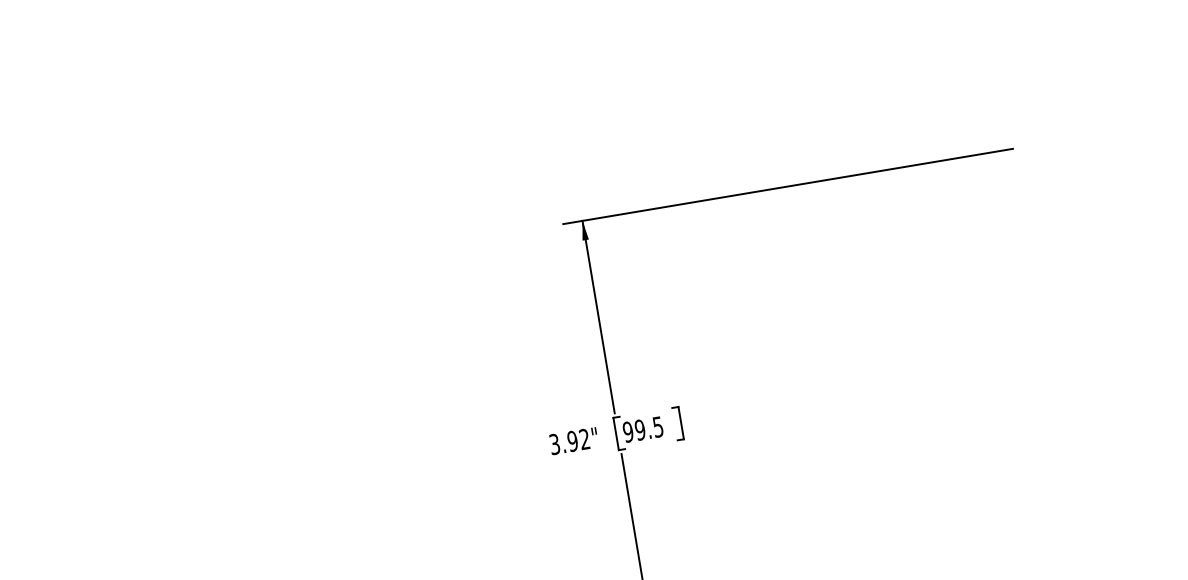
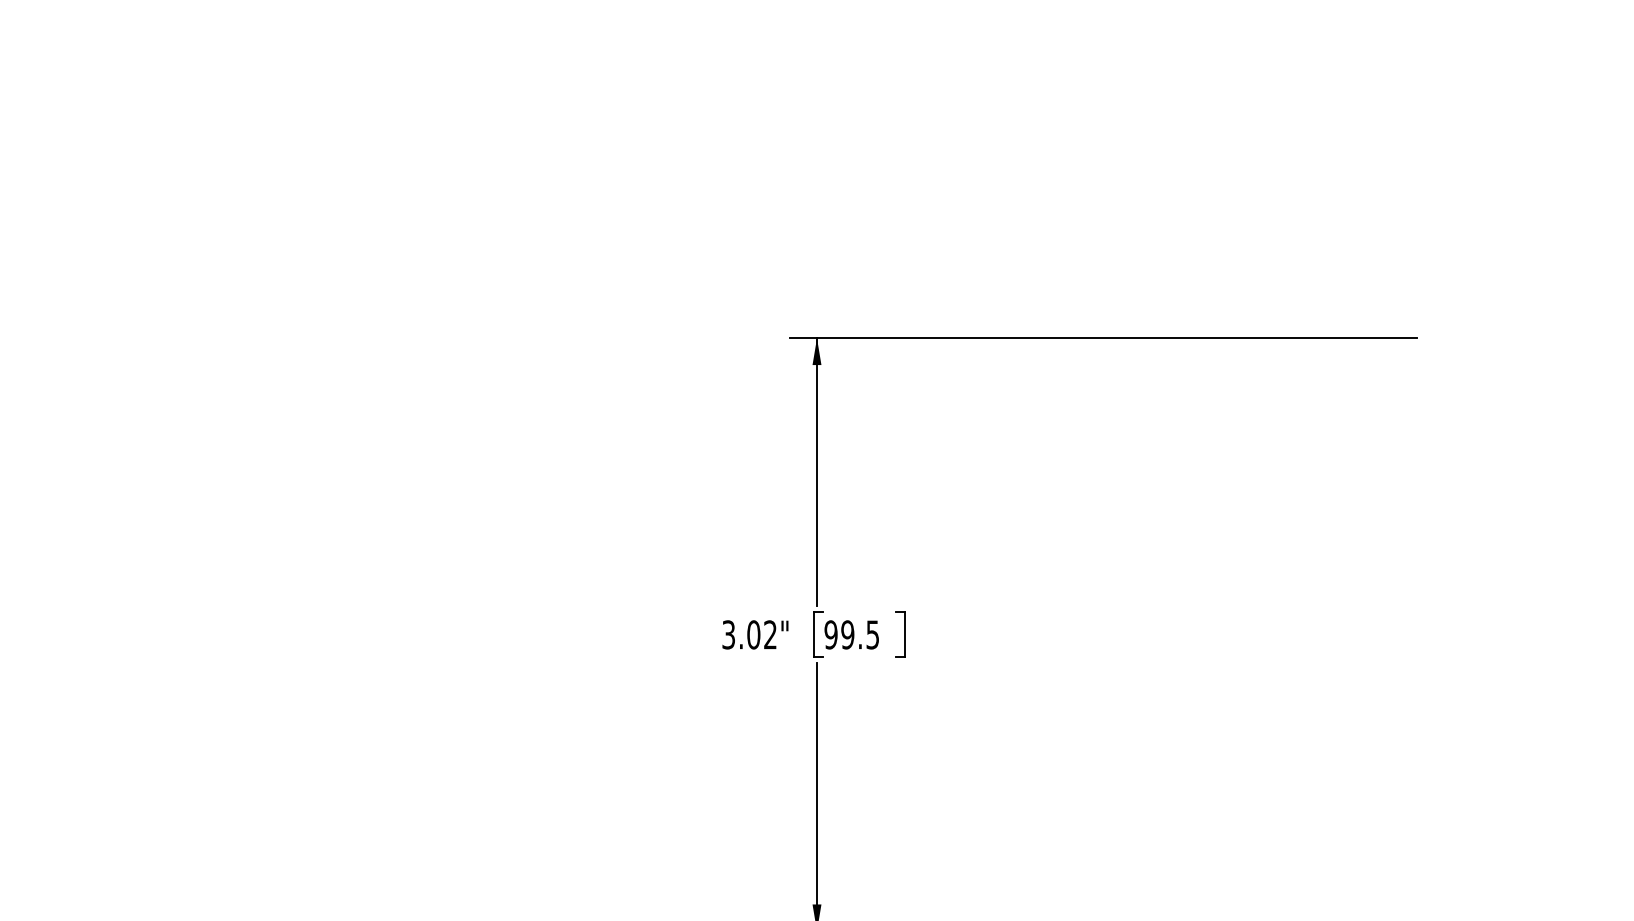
text: (572, 441) -> (753, 634), 3.92" -> 3.02"

